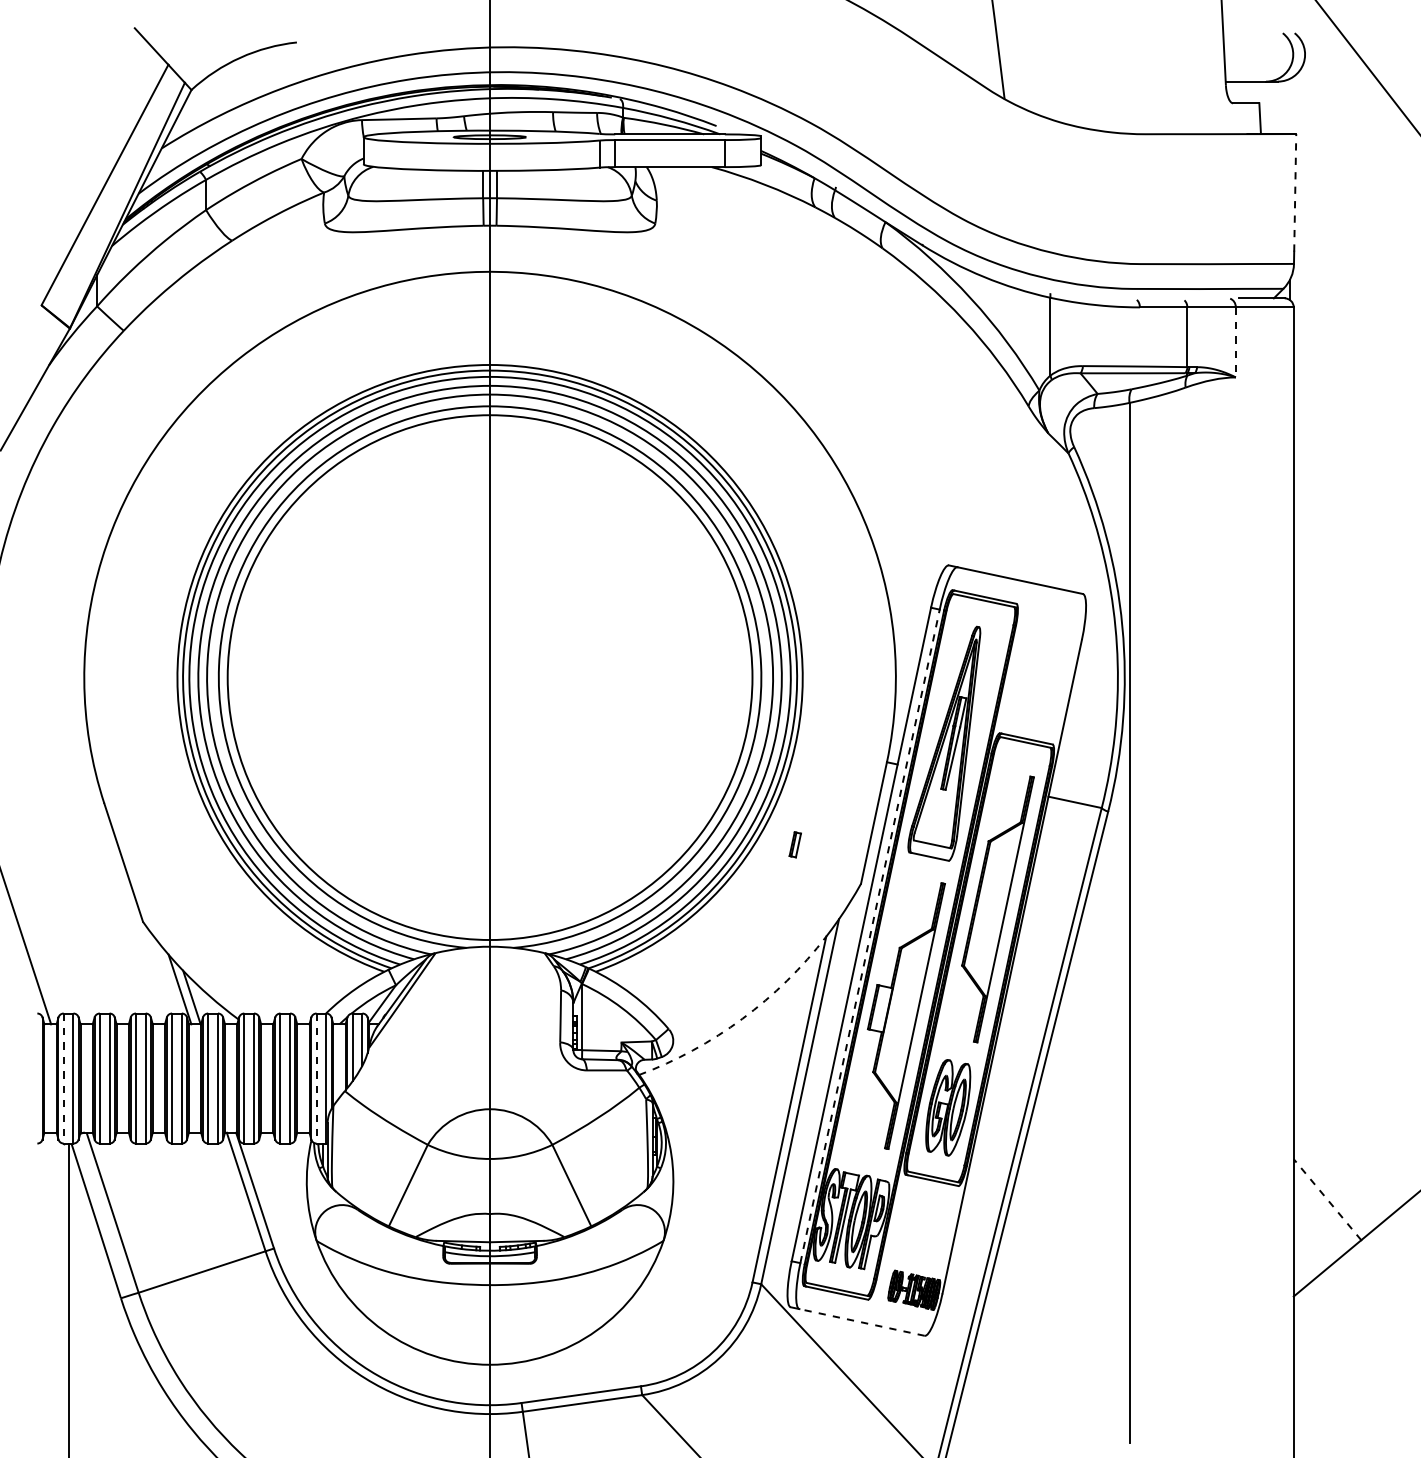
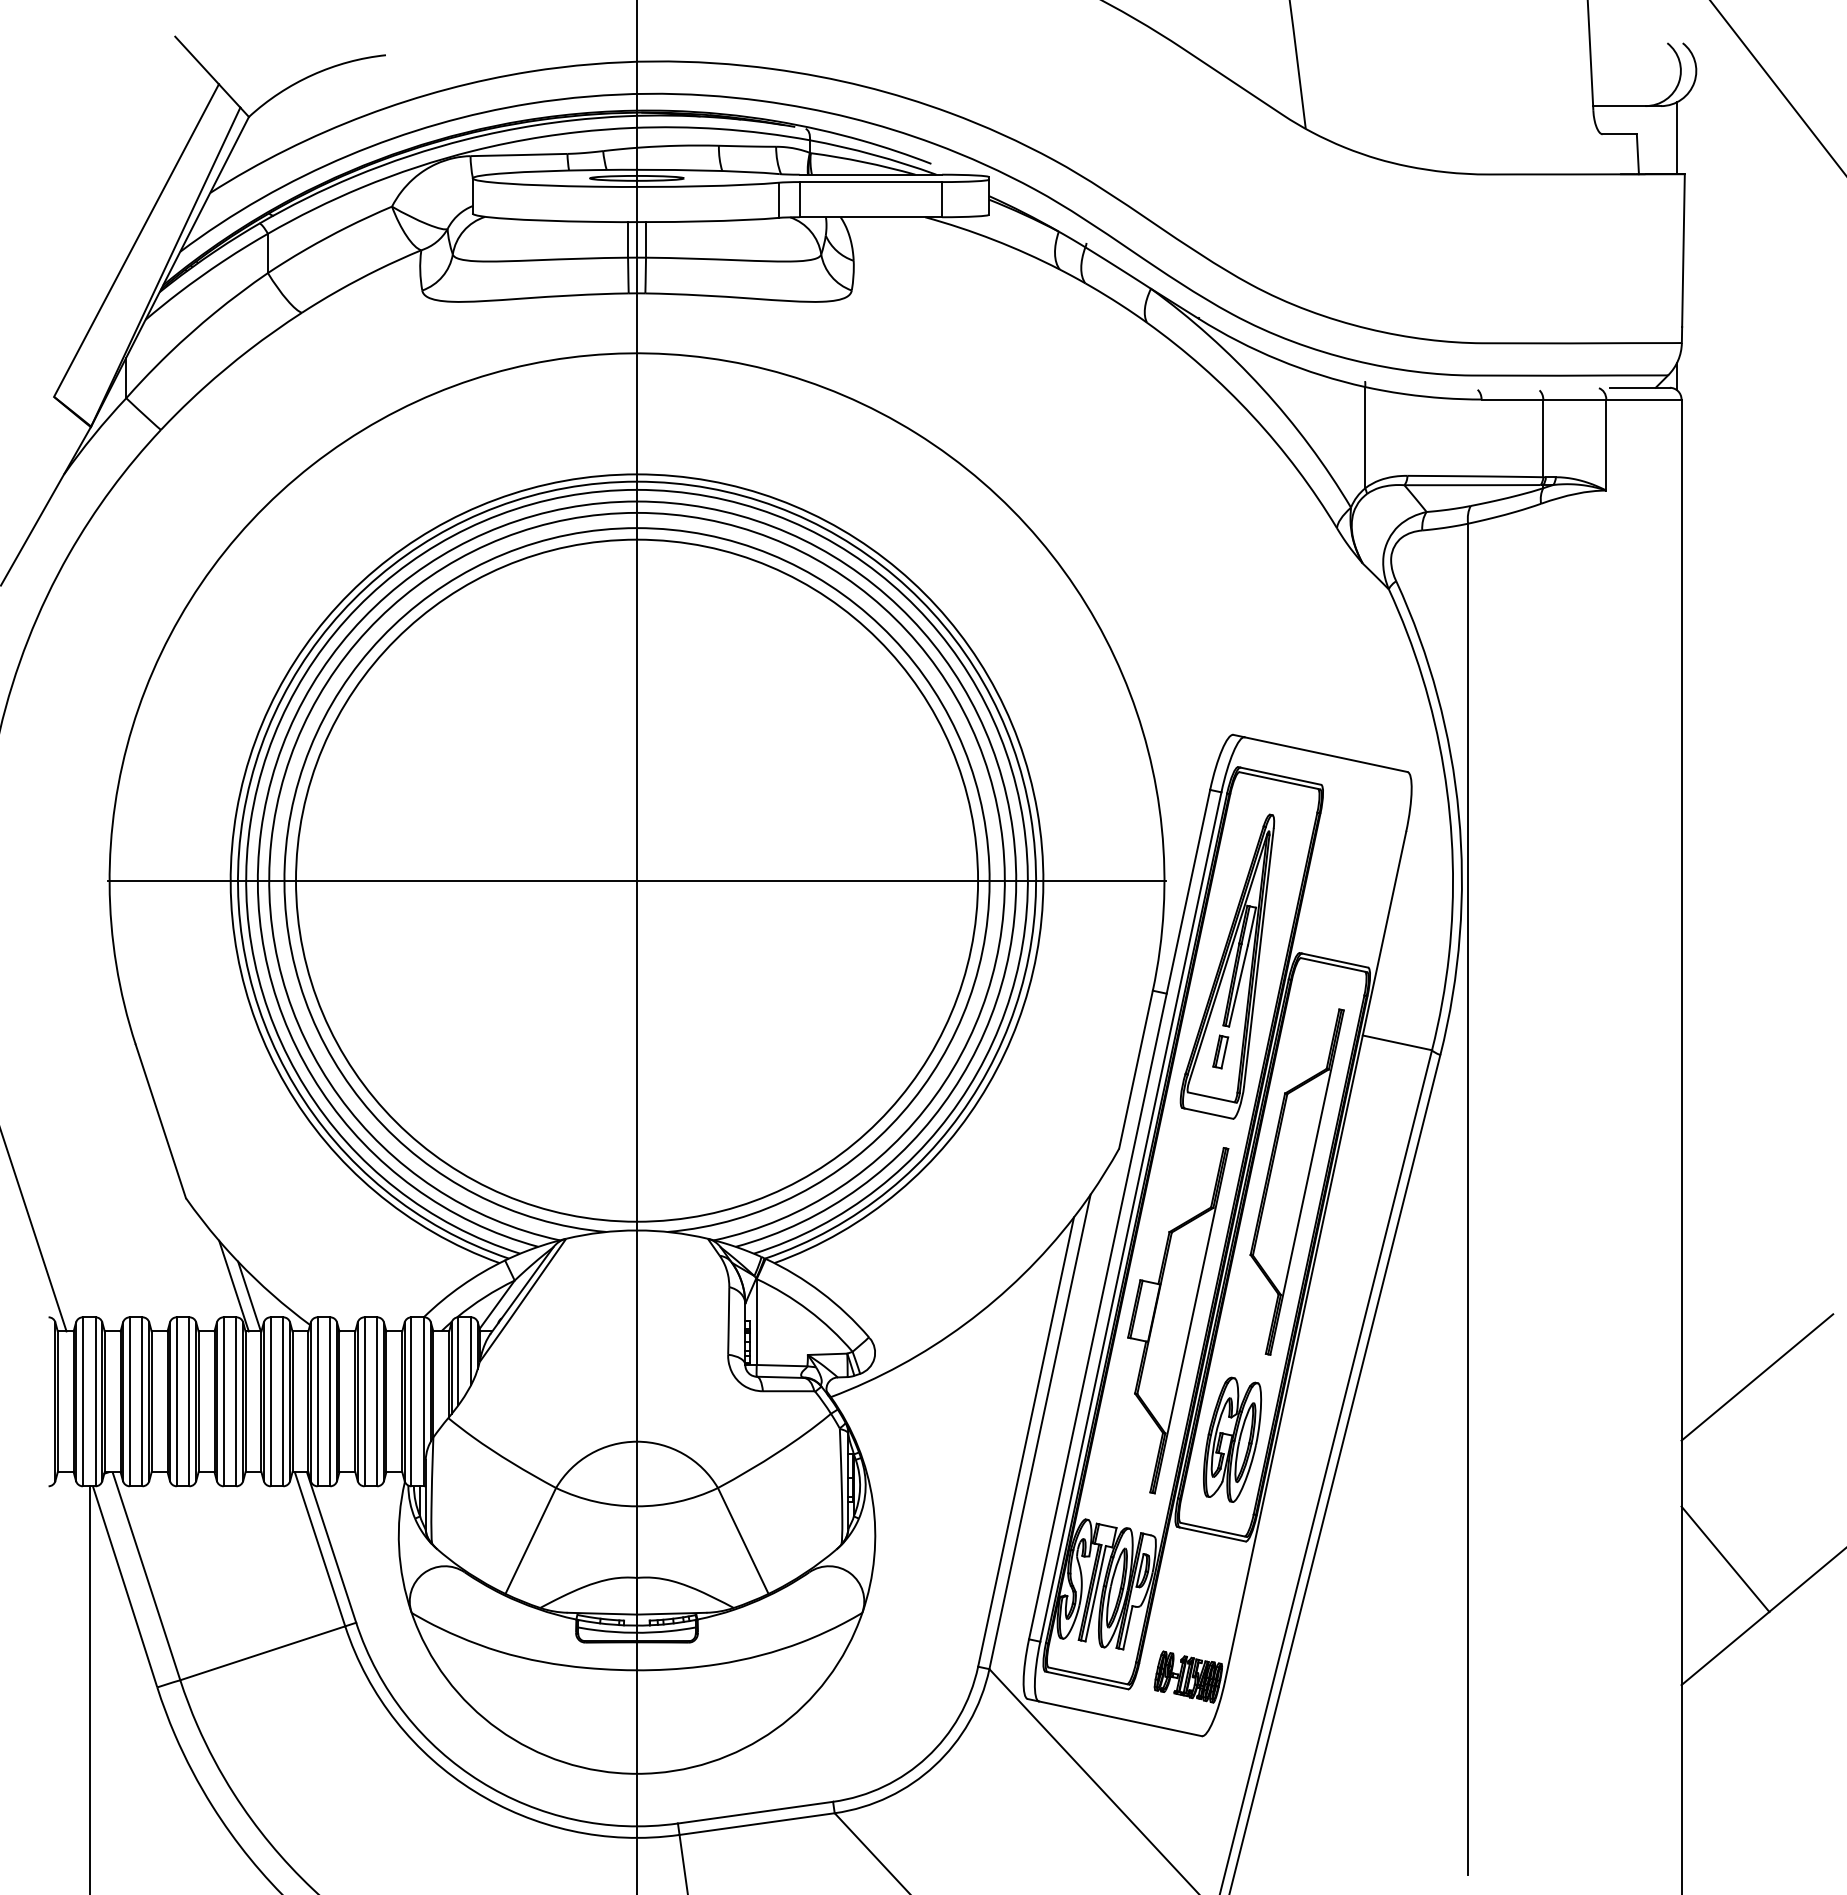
line: (1289, 106) -> (1676, 138), added
line: (1295, 192) -> (1683, 250), dashed -> solid
line: (1236, 342) -> (1606, 445), dashed -> solid
line: (489, 677) -> (636, 880), added
part: (795, 844) -> (1220, 1051), moved
line: (869, 935) -> (1130, 1216), dashed -> solid
arc: (742, 1019) -> (965, 1324), dashed -> solid
line: (1352, 1059) -> (1757, 1377), added
line: (63, 1078) -> (82, 1401), dashed -> solid
line: (316, 1078) -> (411, 1401), dashed -> solid
line: (1327, 1199) -> (1725, 1559), dashed -> solid
line: (861, 1322) -> (1119, 1718), dashed -> solid

